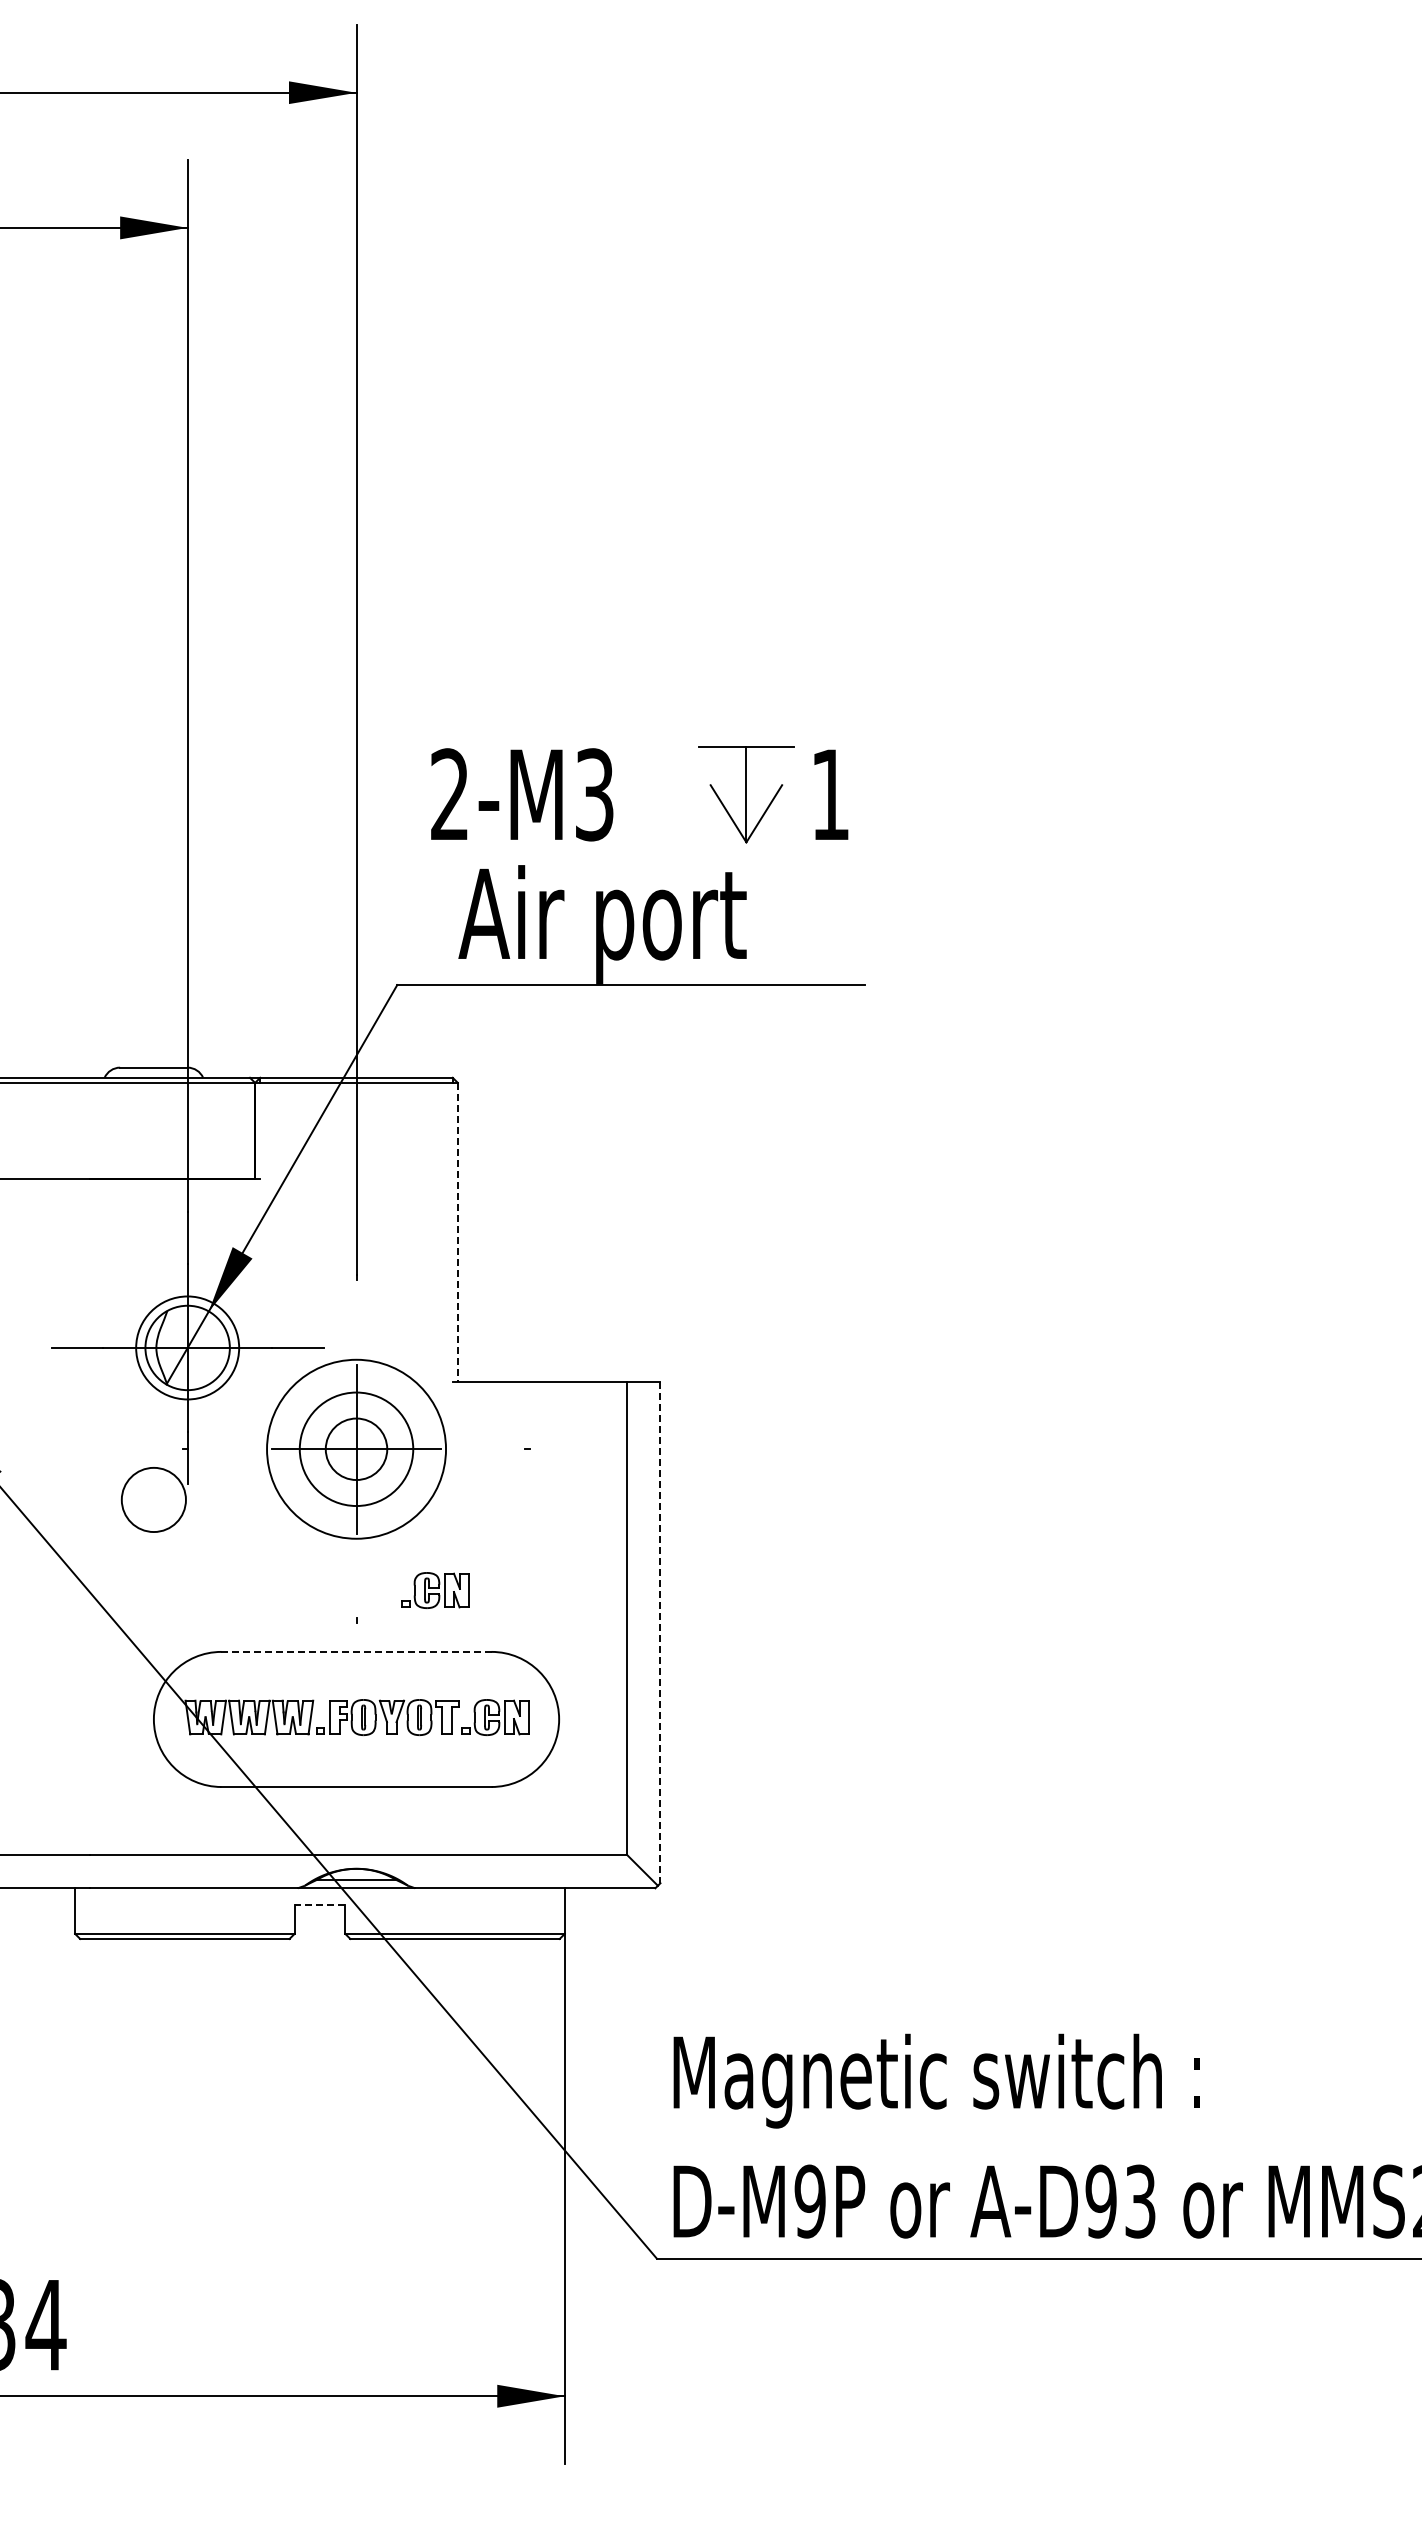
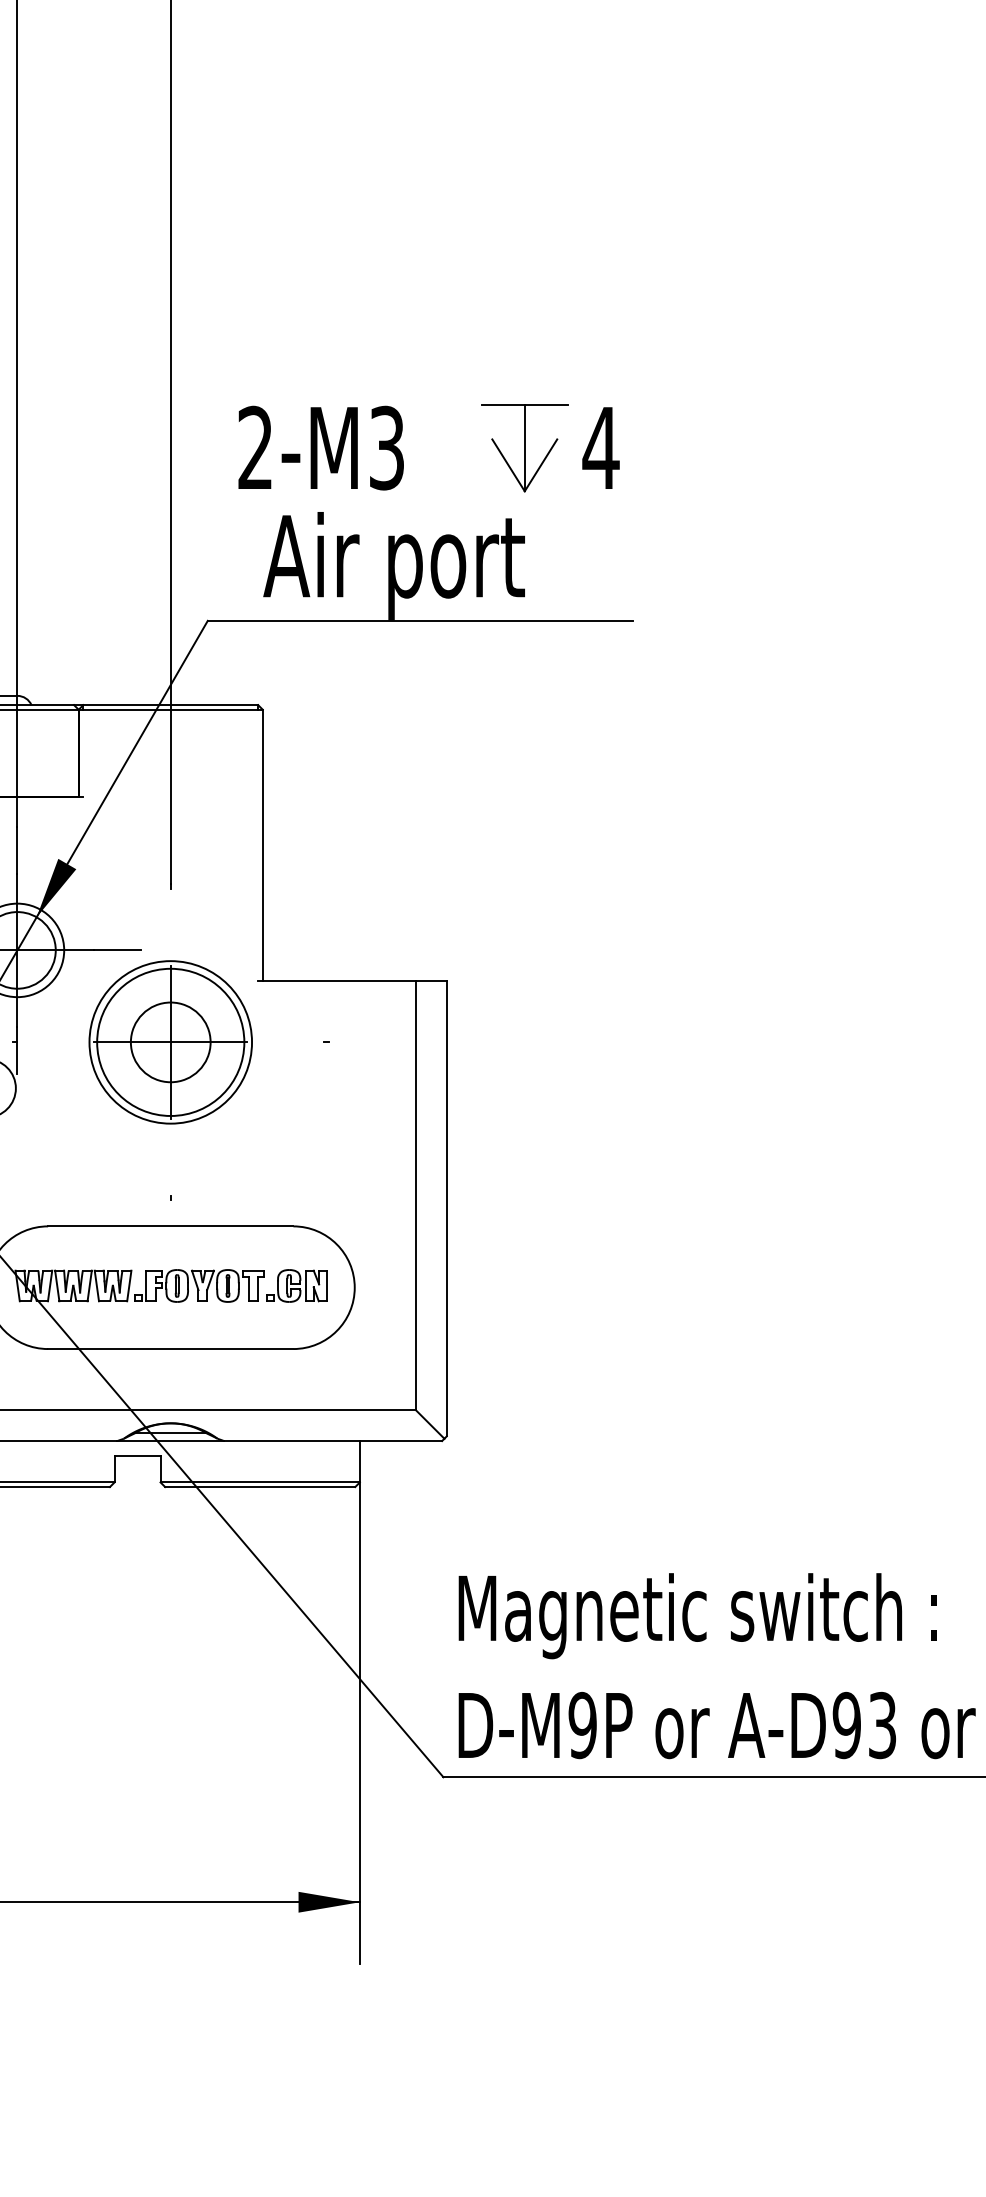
text: (829, 794) -> (600, 447), 1 -> 4
line: (457, 1232) -> (262, 845), dashed -> solid
circle: (356, 1449) -> (170, 1042), size x1.43
circle: (356, 1449) -> (170, 1042), size x1.43
part: (435, 1590) -> (242, 1170), removed
line: (660, 1632) -> (446, 1208), dashed -> solid
line: (357, 1651) -> (171, 1226), dashed -> solid
line: (319, 1905) -> (137, 1456), dashed -> solid

